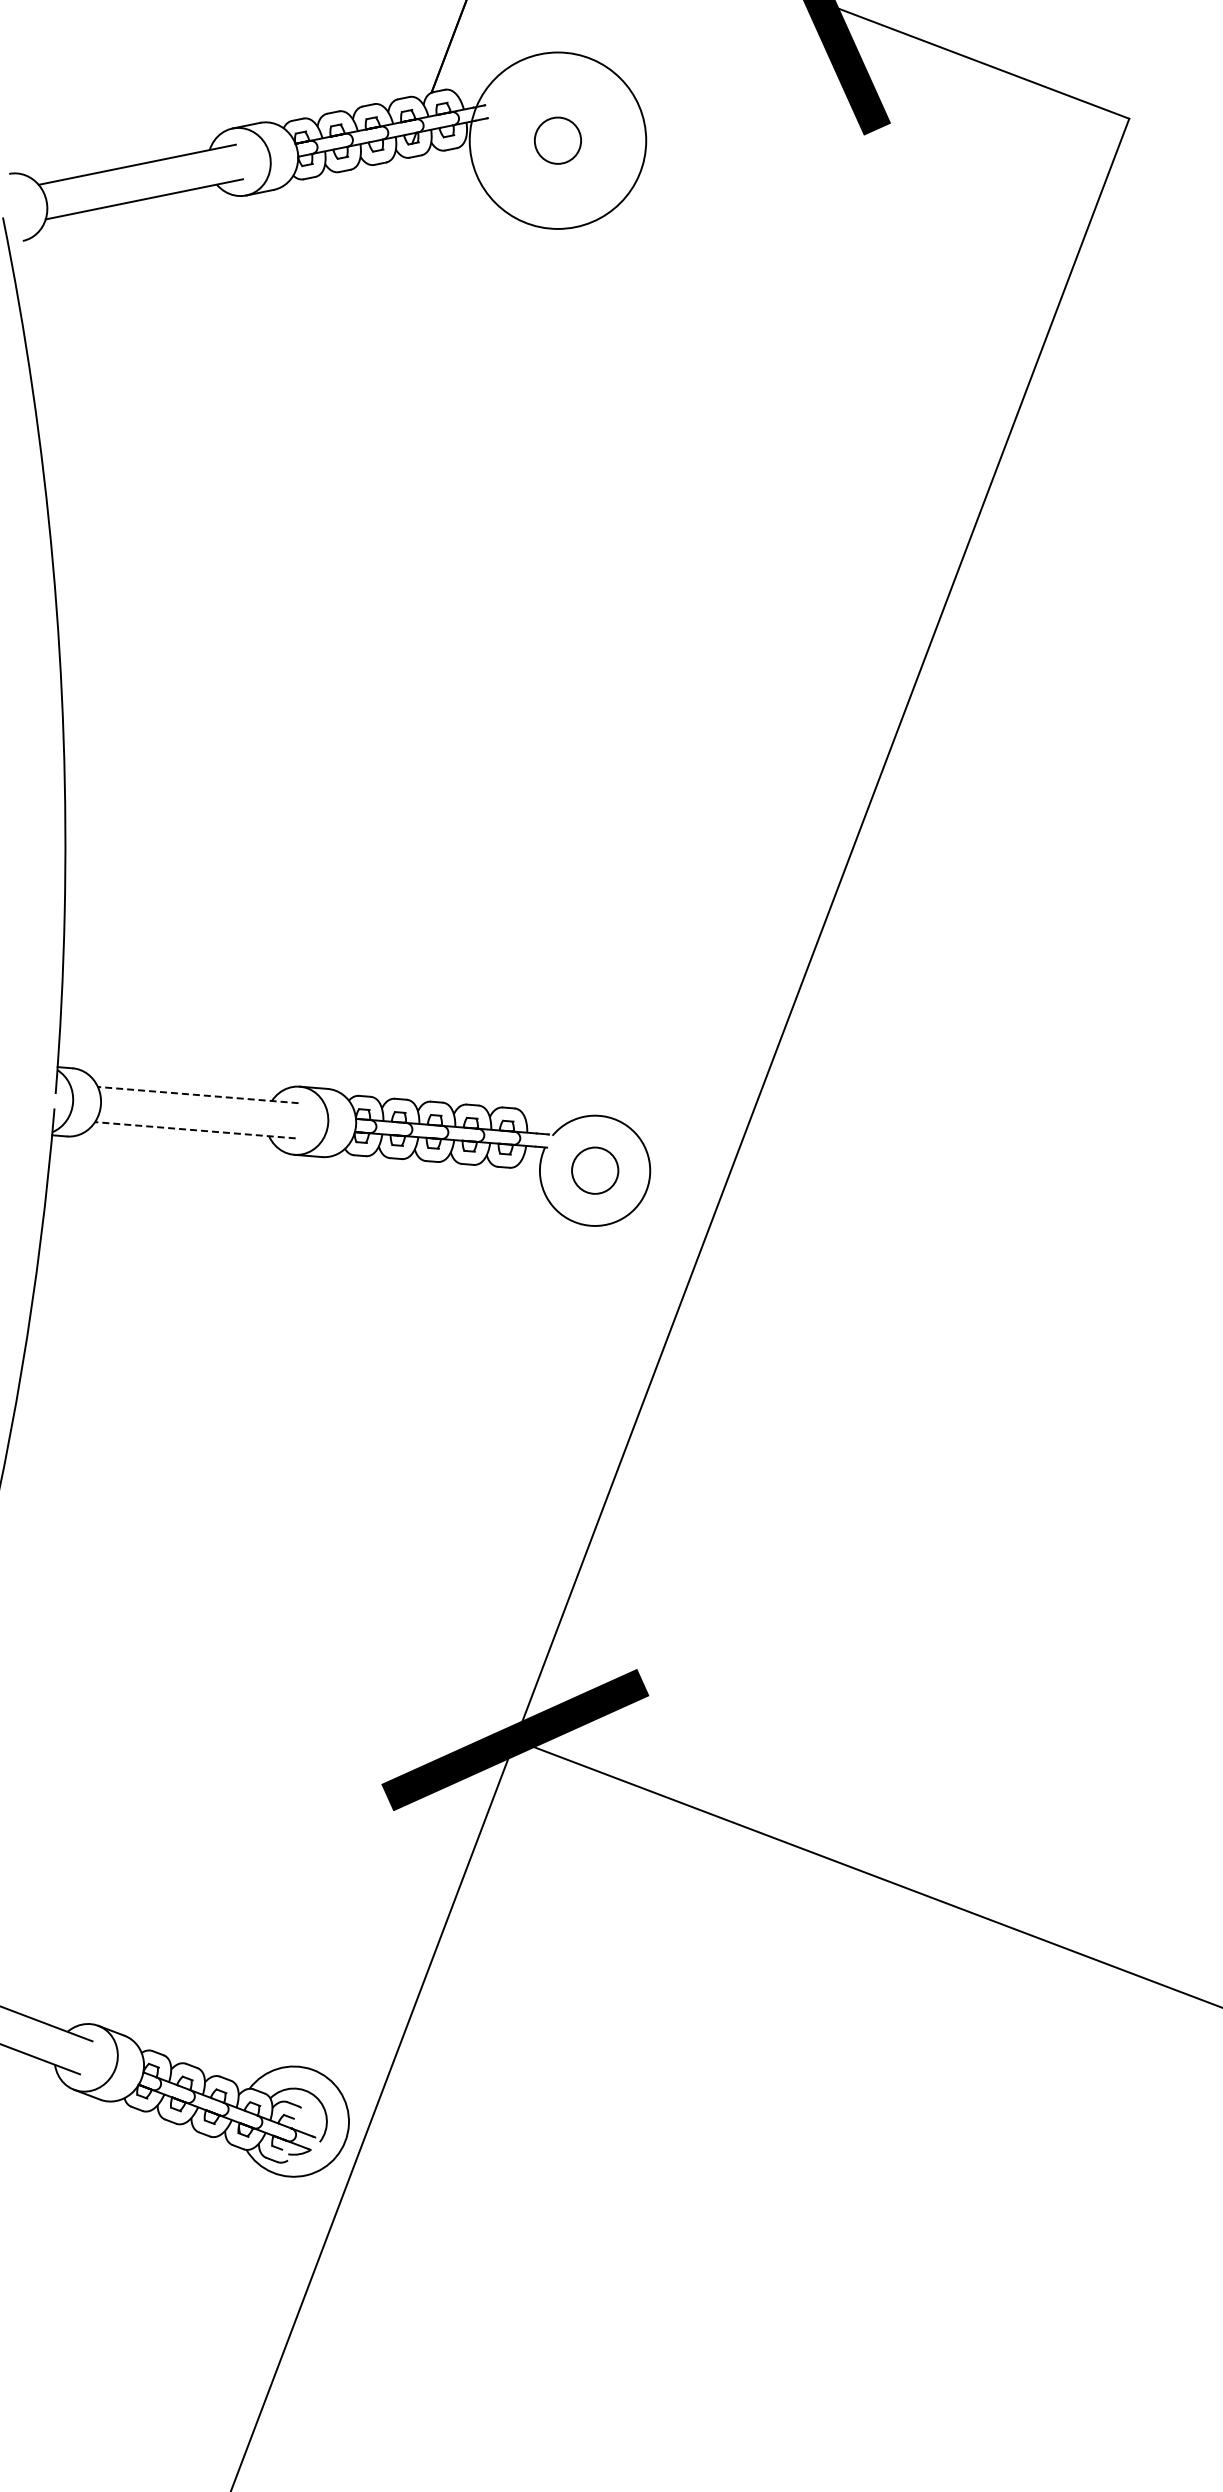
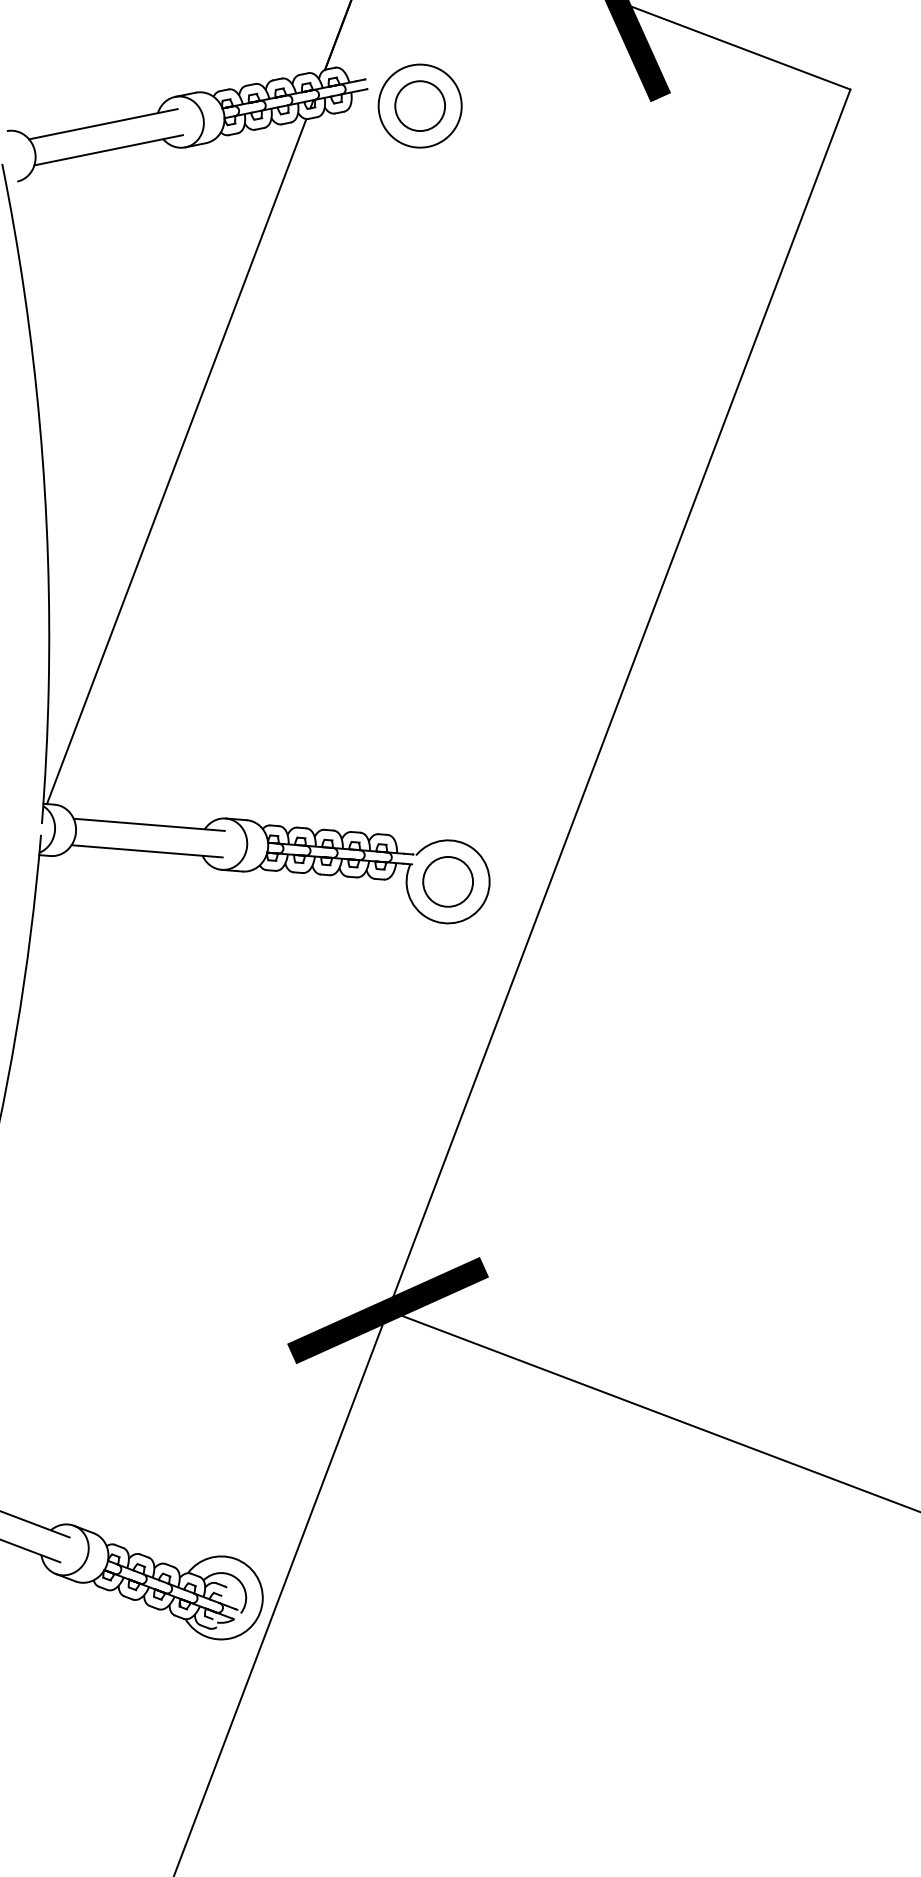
circle: (557, 140) -> (419, 105), size x0.62
circle: (557, 140) -> (419, 105), size x1.43
line: (234, 612) -> (176, 461), added
line: (198, 1095) -> (149, 825), dashed -> solid
line: (195, 1130) -> (147, 851), dashed -> solid
circle: (595, 1170) -> (448, 881), size x1.43

